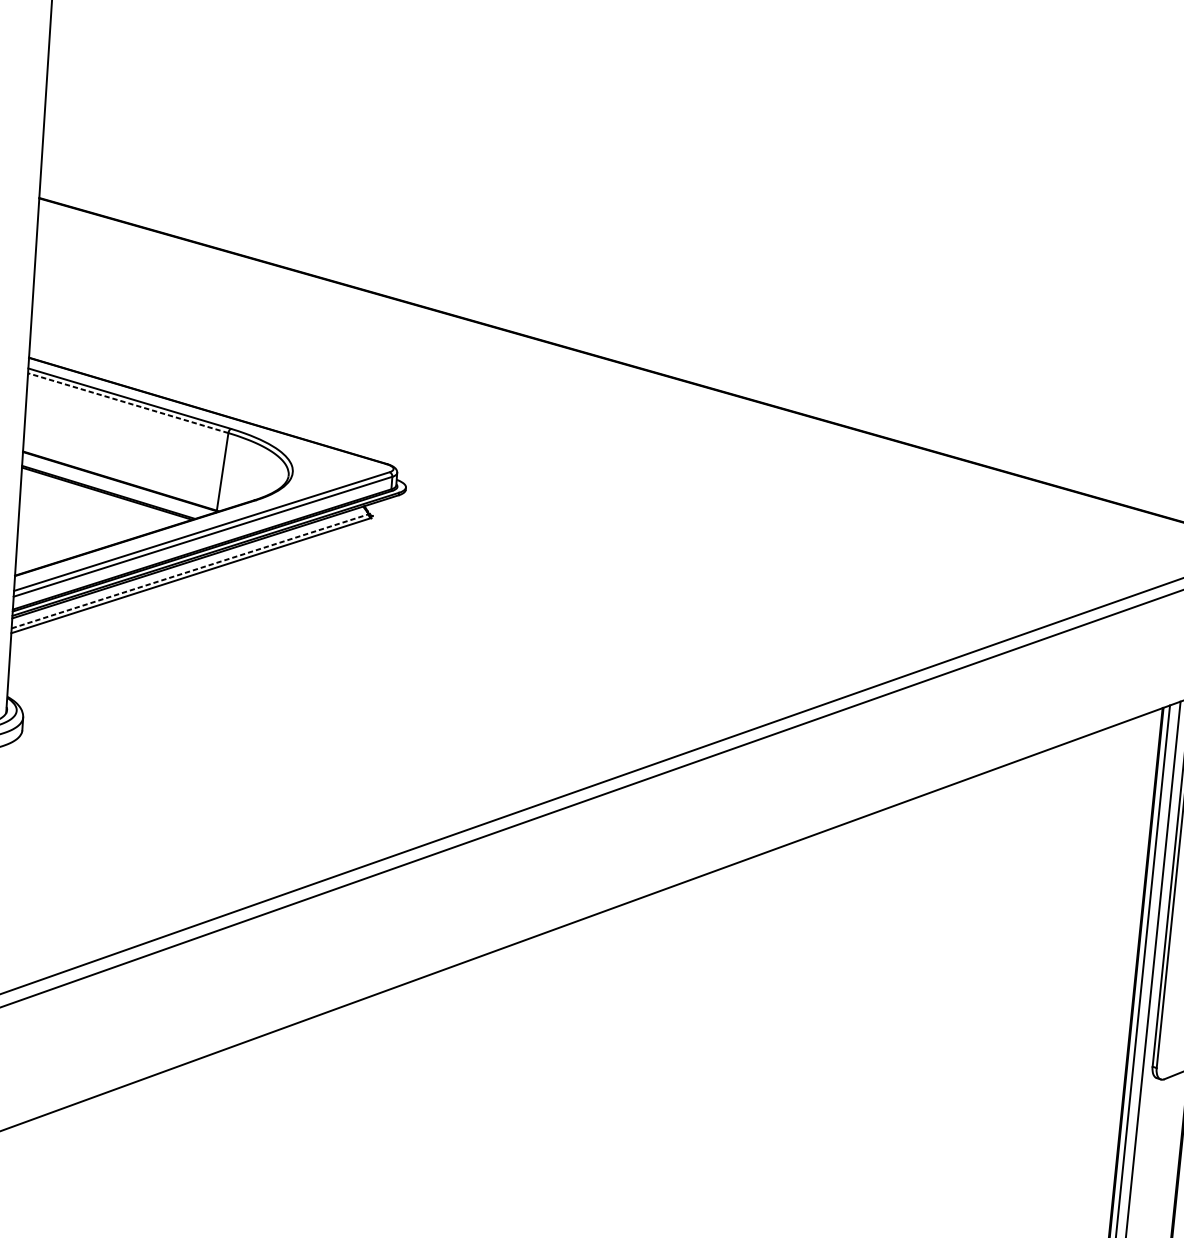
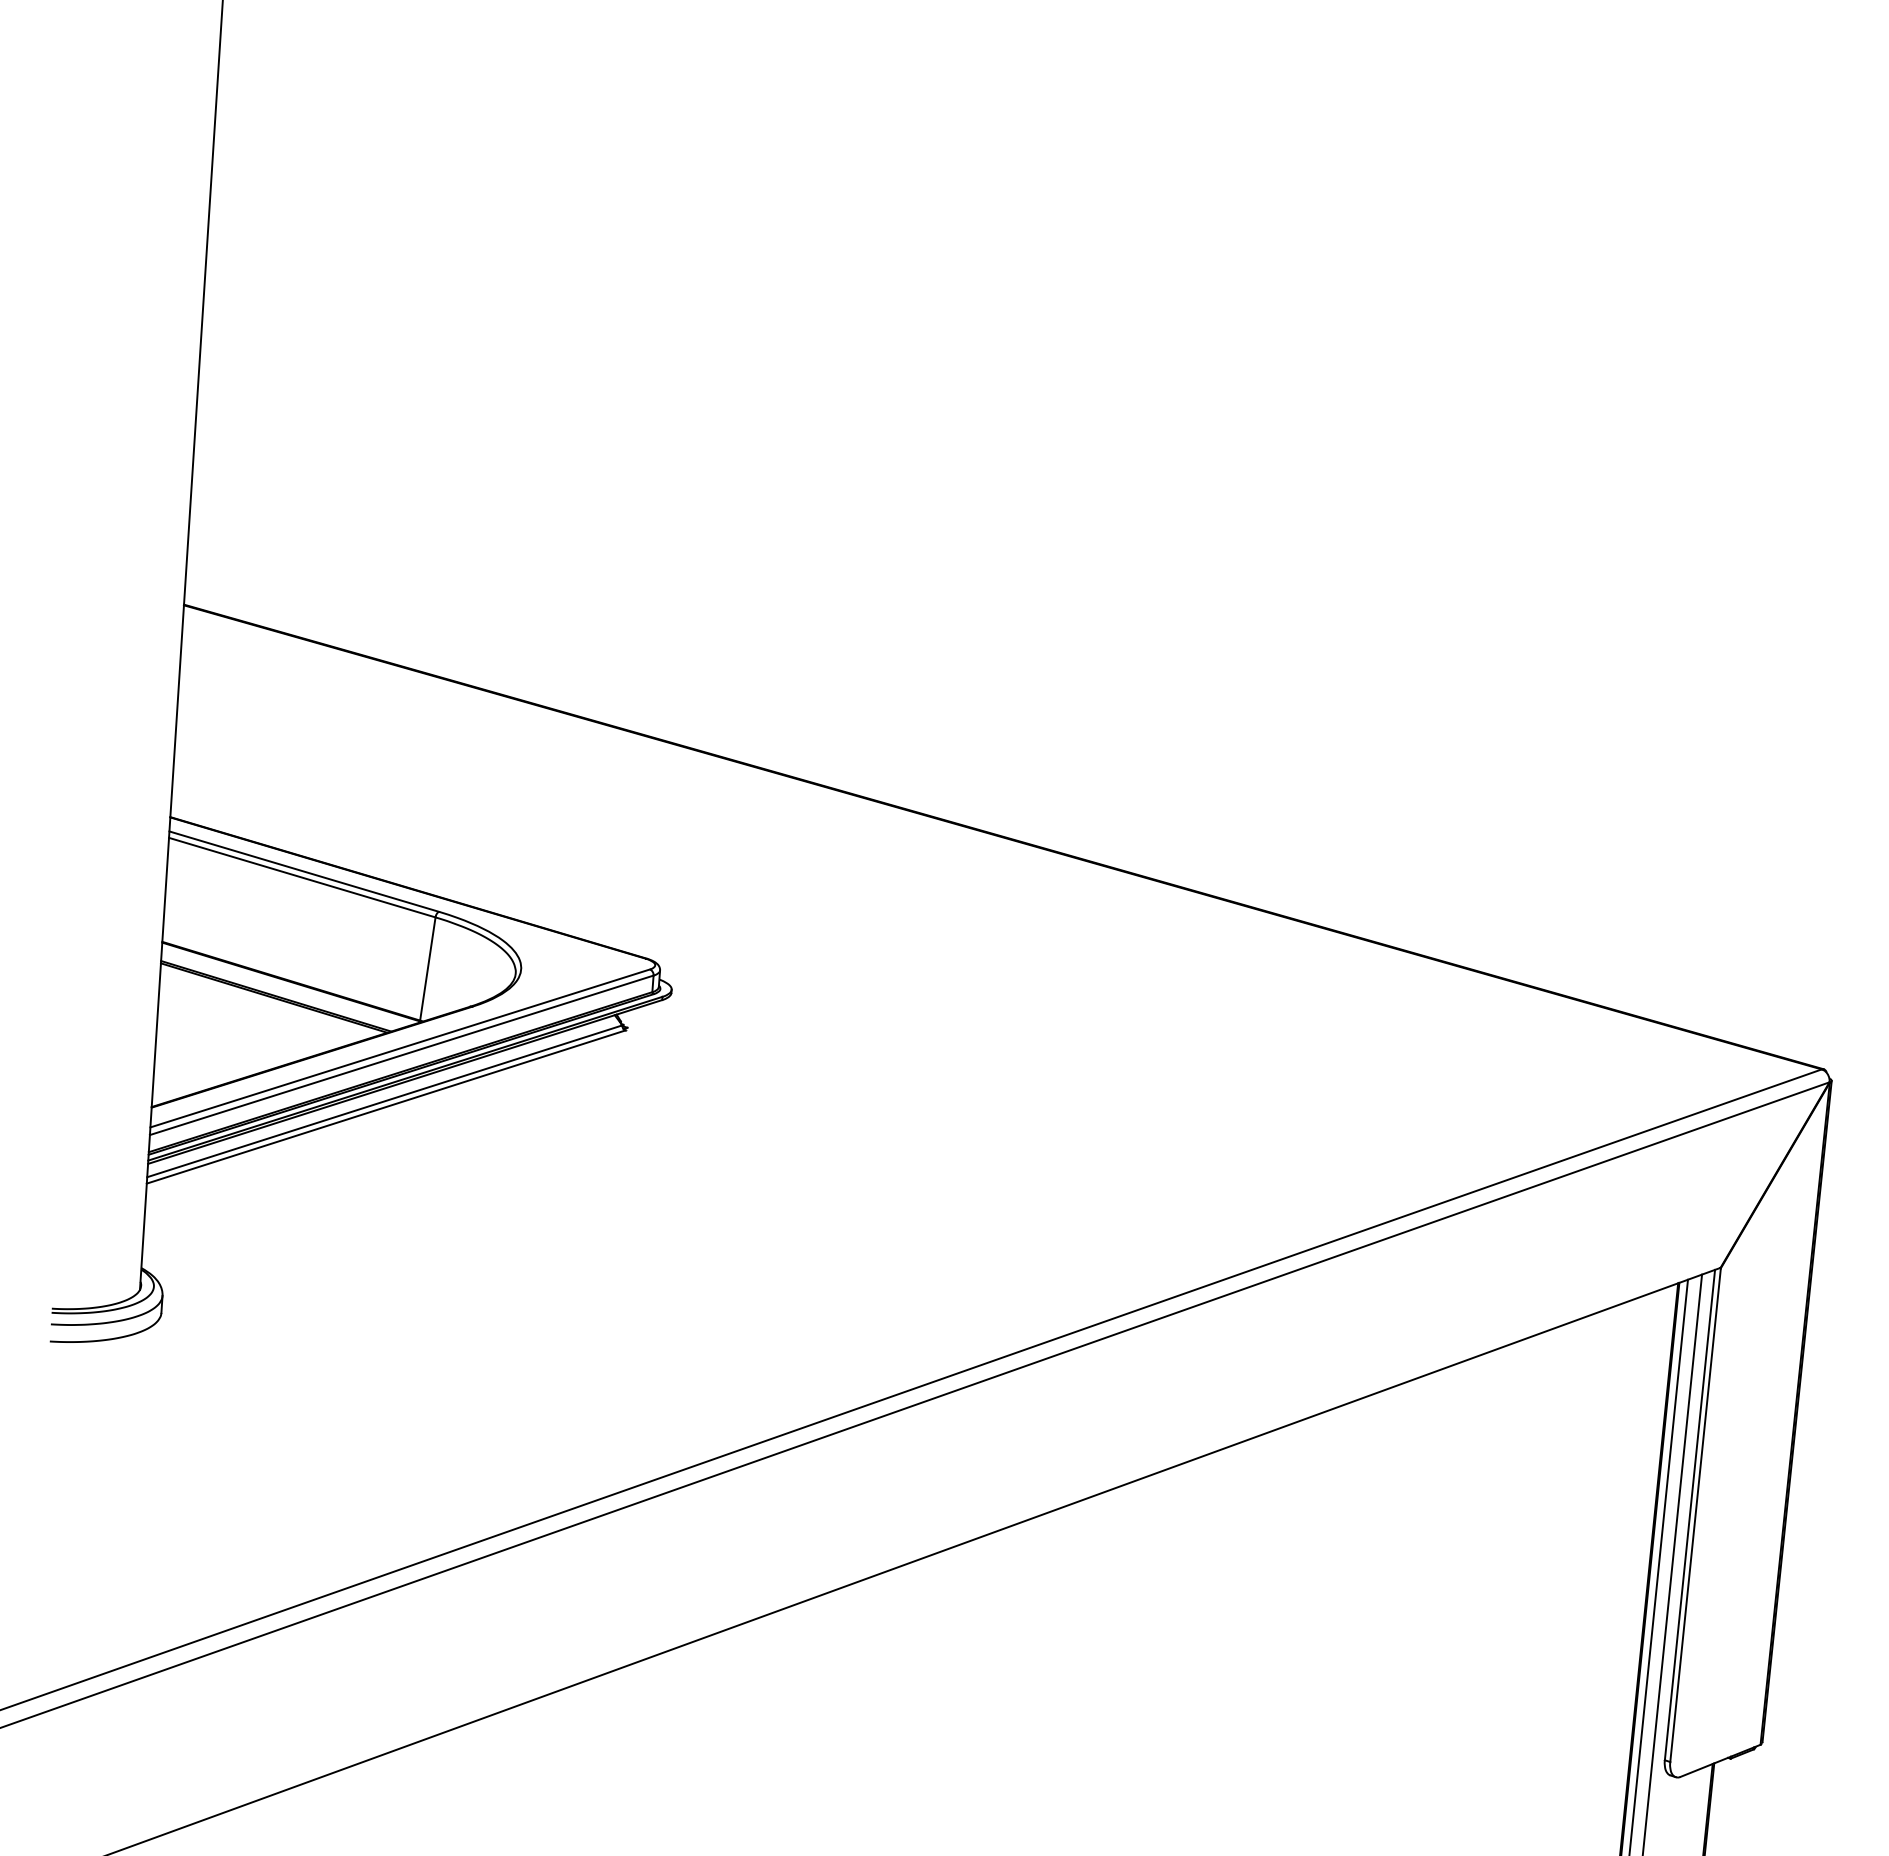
line: (127, 403) -> (301, 877), dashed -> solid
line: (190, 571) -> (385, 1101), dashed -> solid

